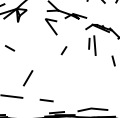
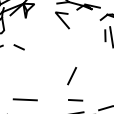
line: (63, 50) -> (77, 45), removed
line: (27, 78) -> (71, 76), moved
line: (46, 100) -> (75, 100), moved

